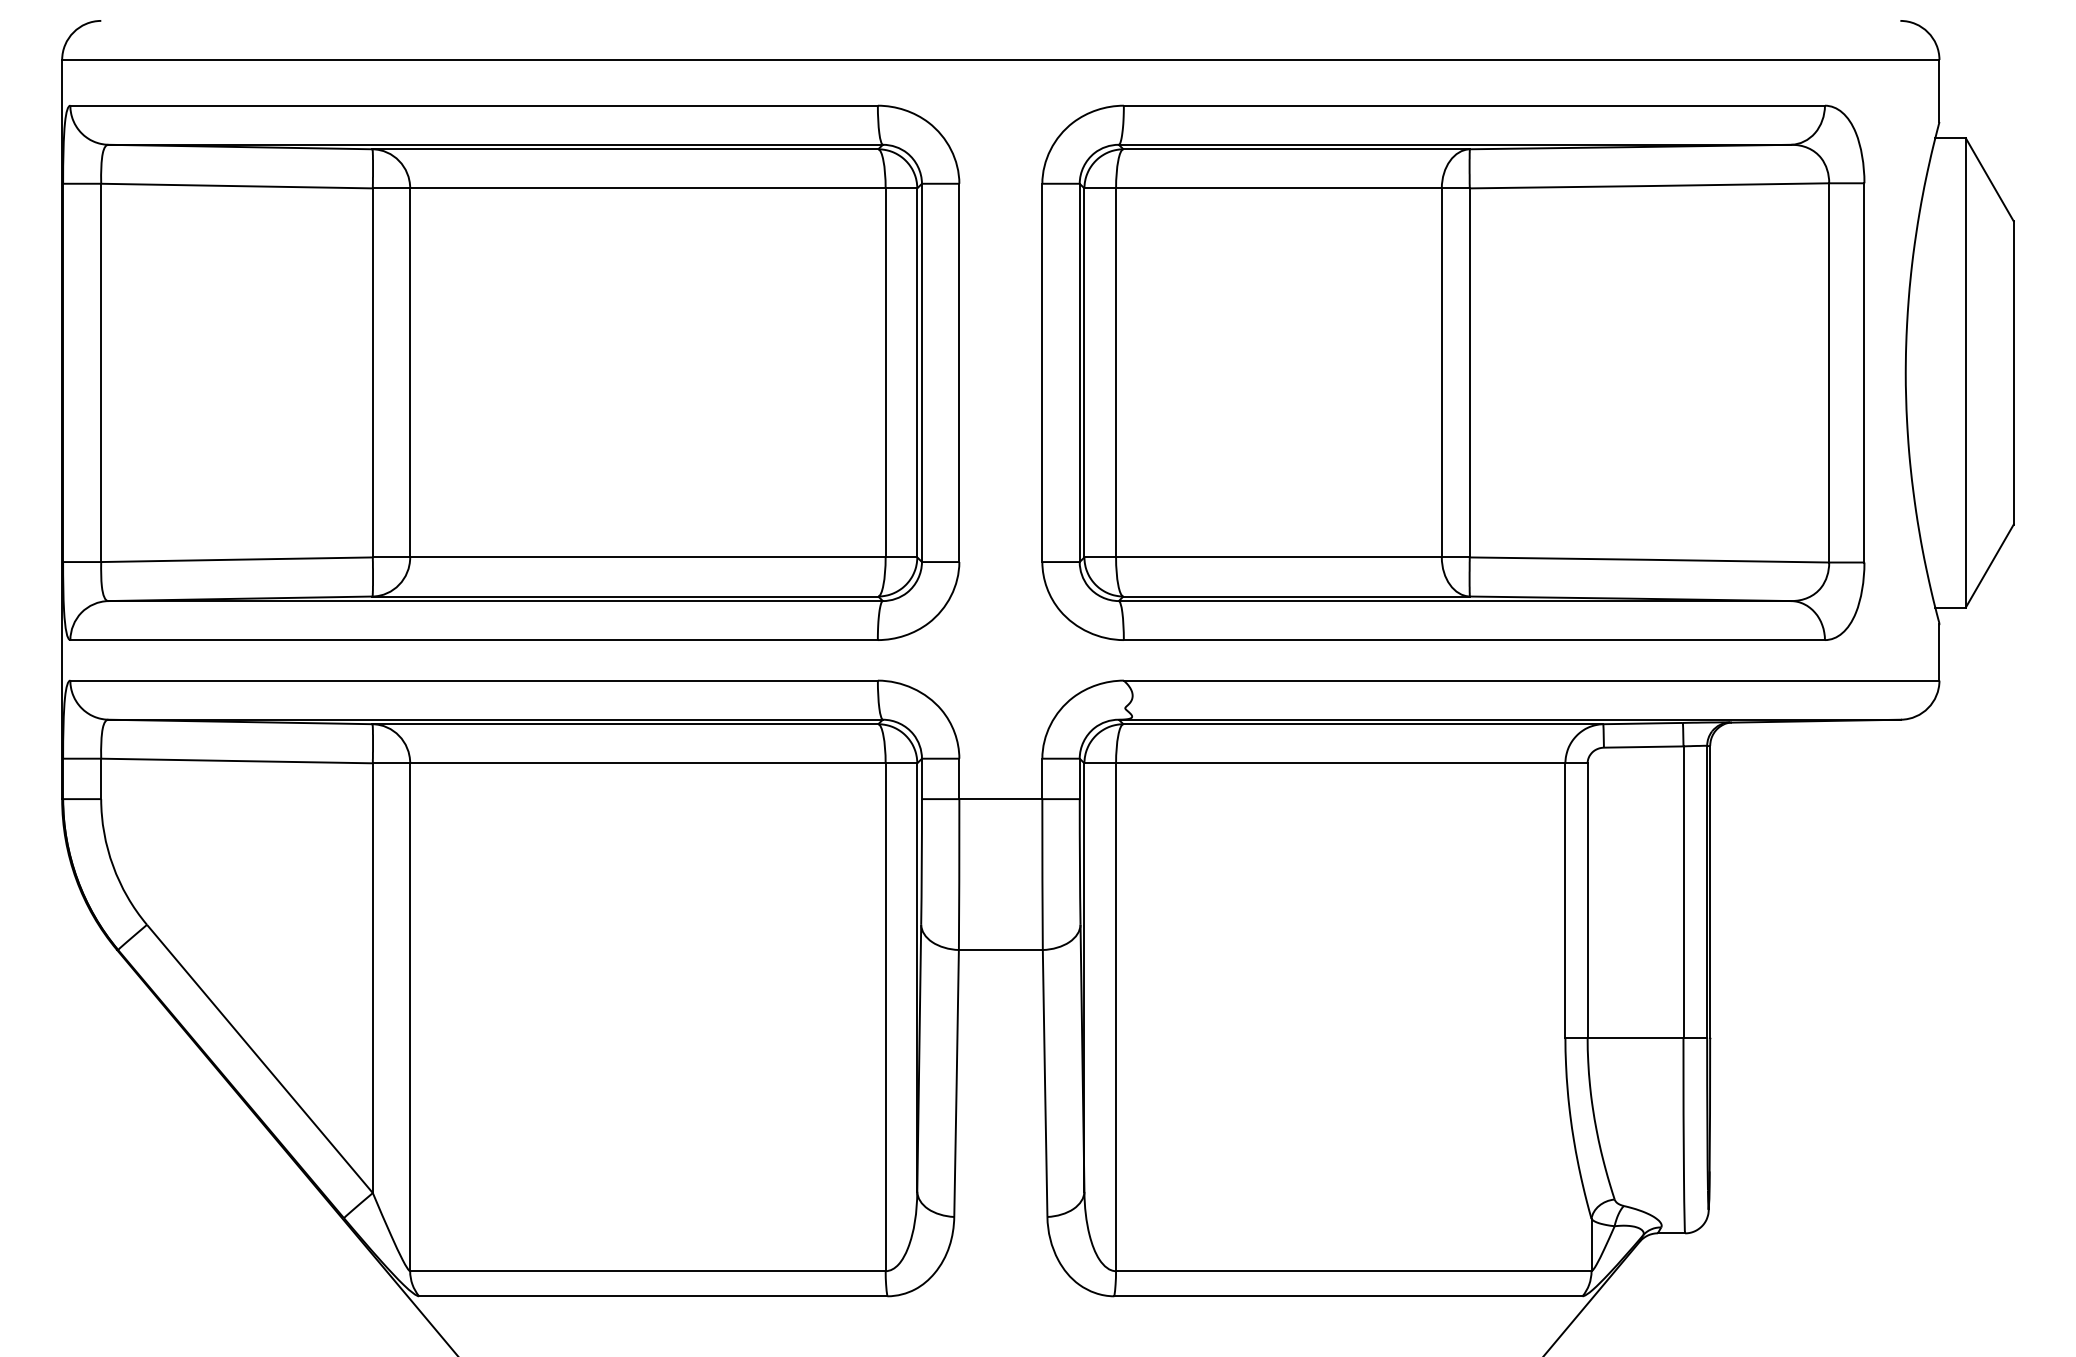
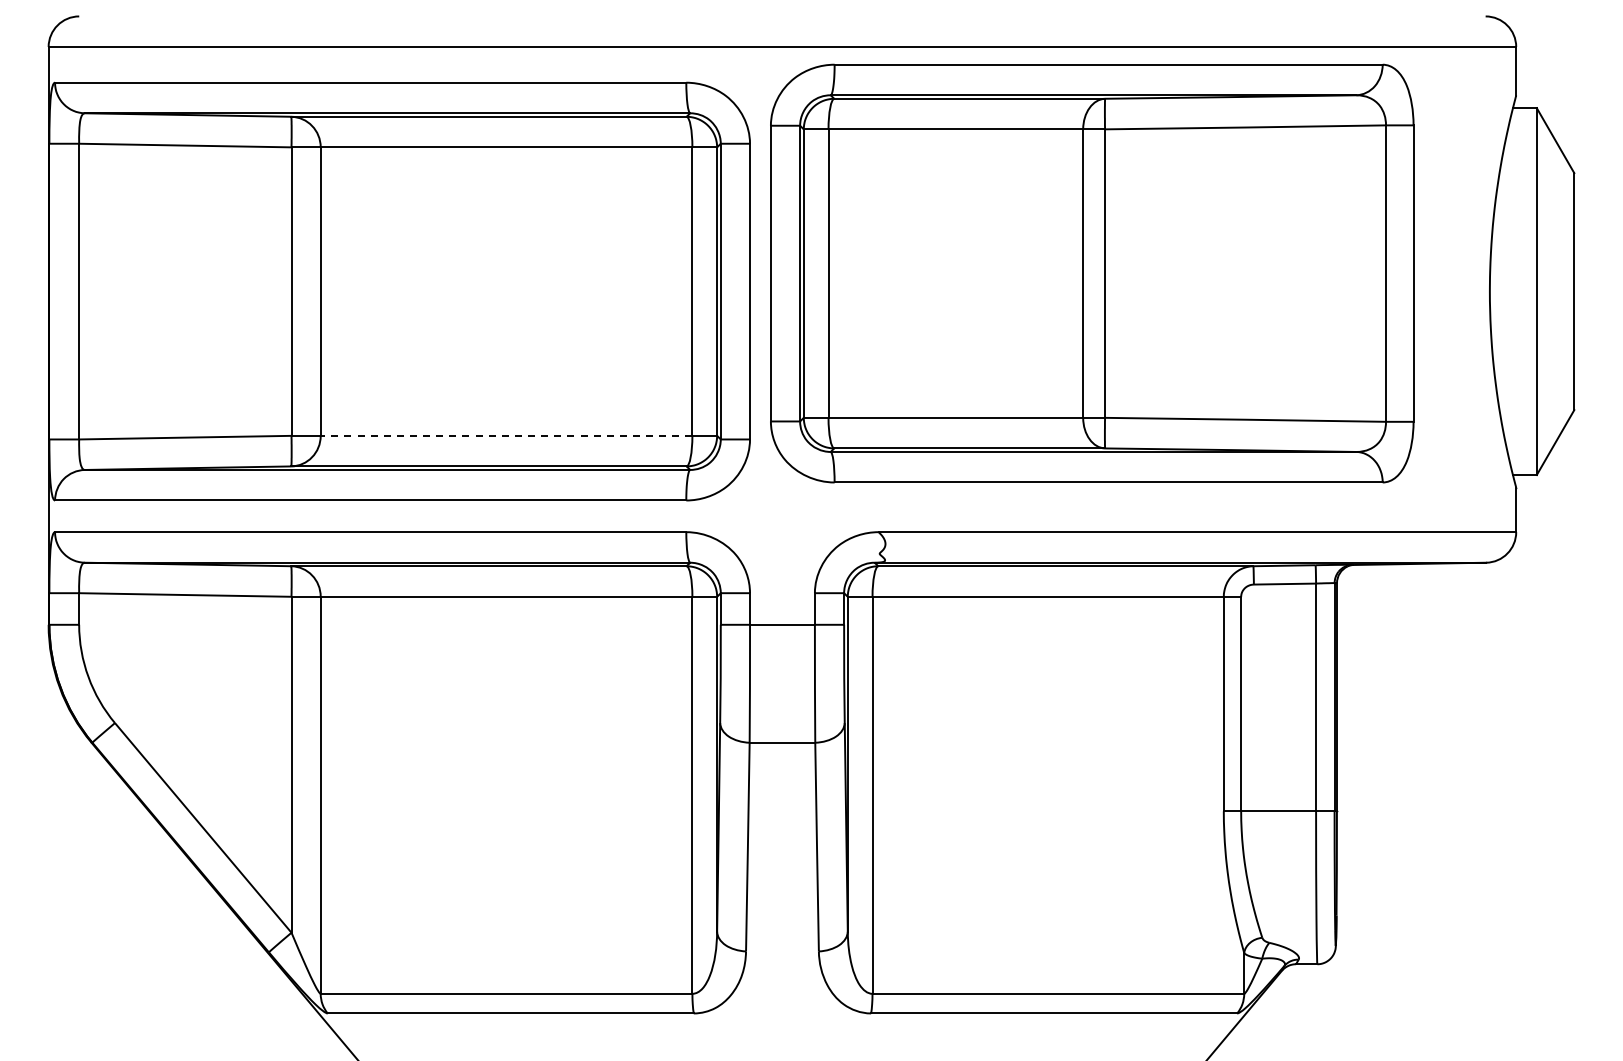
part: (1453, 372) -> (1092, 273), moved
line: (647, 556) -> (506, 435), solid -> dashed

